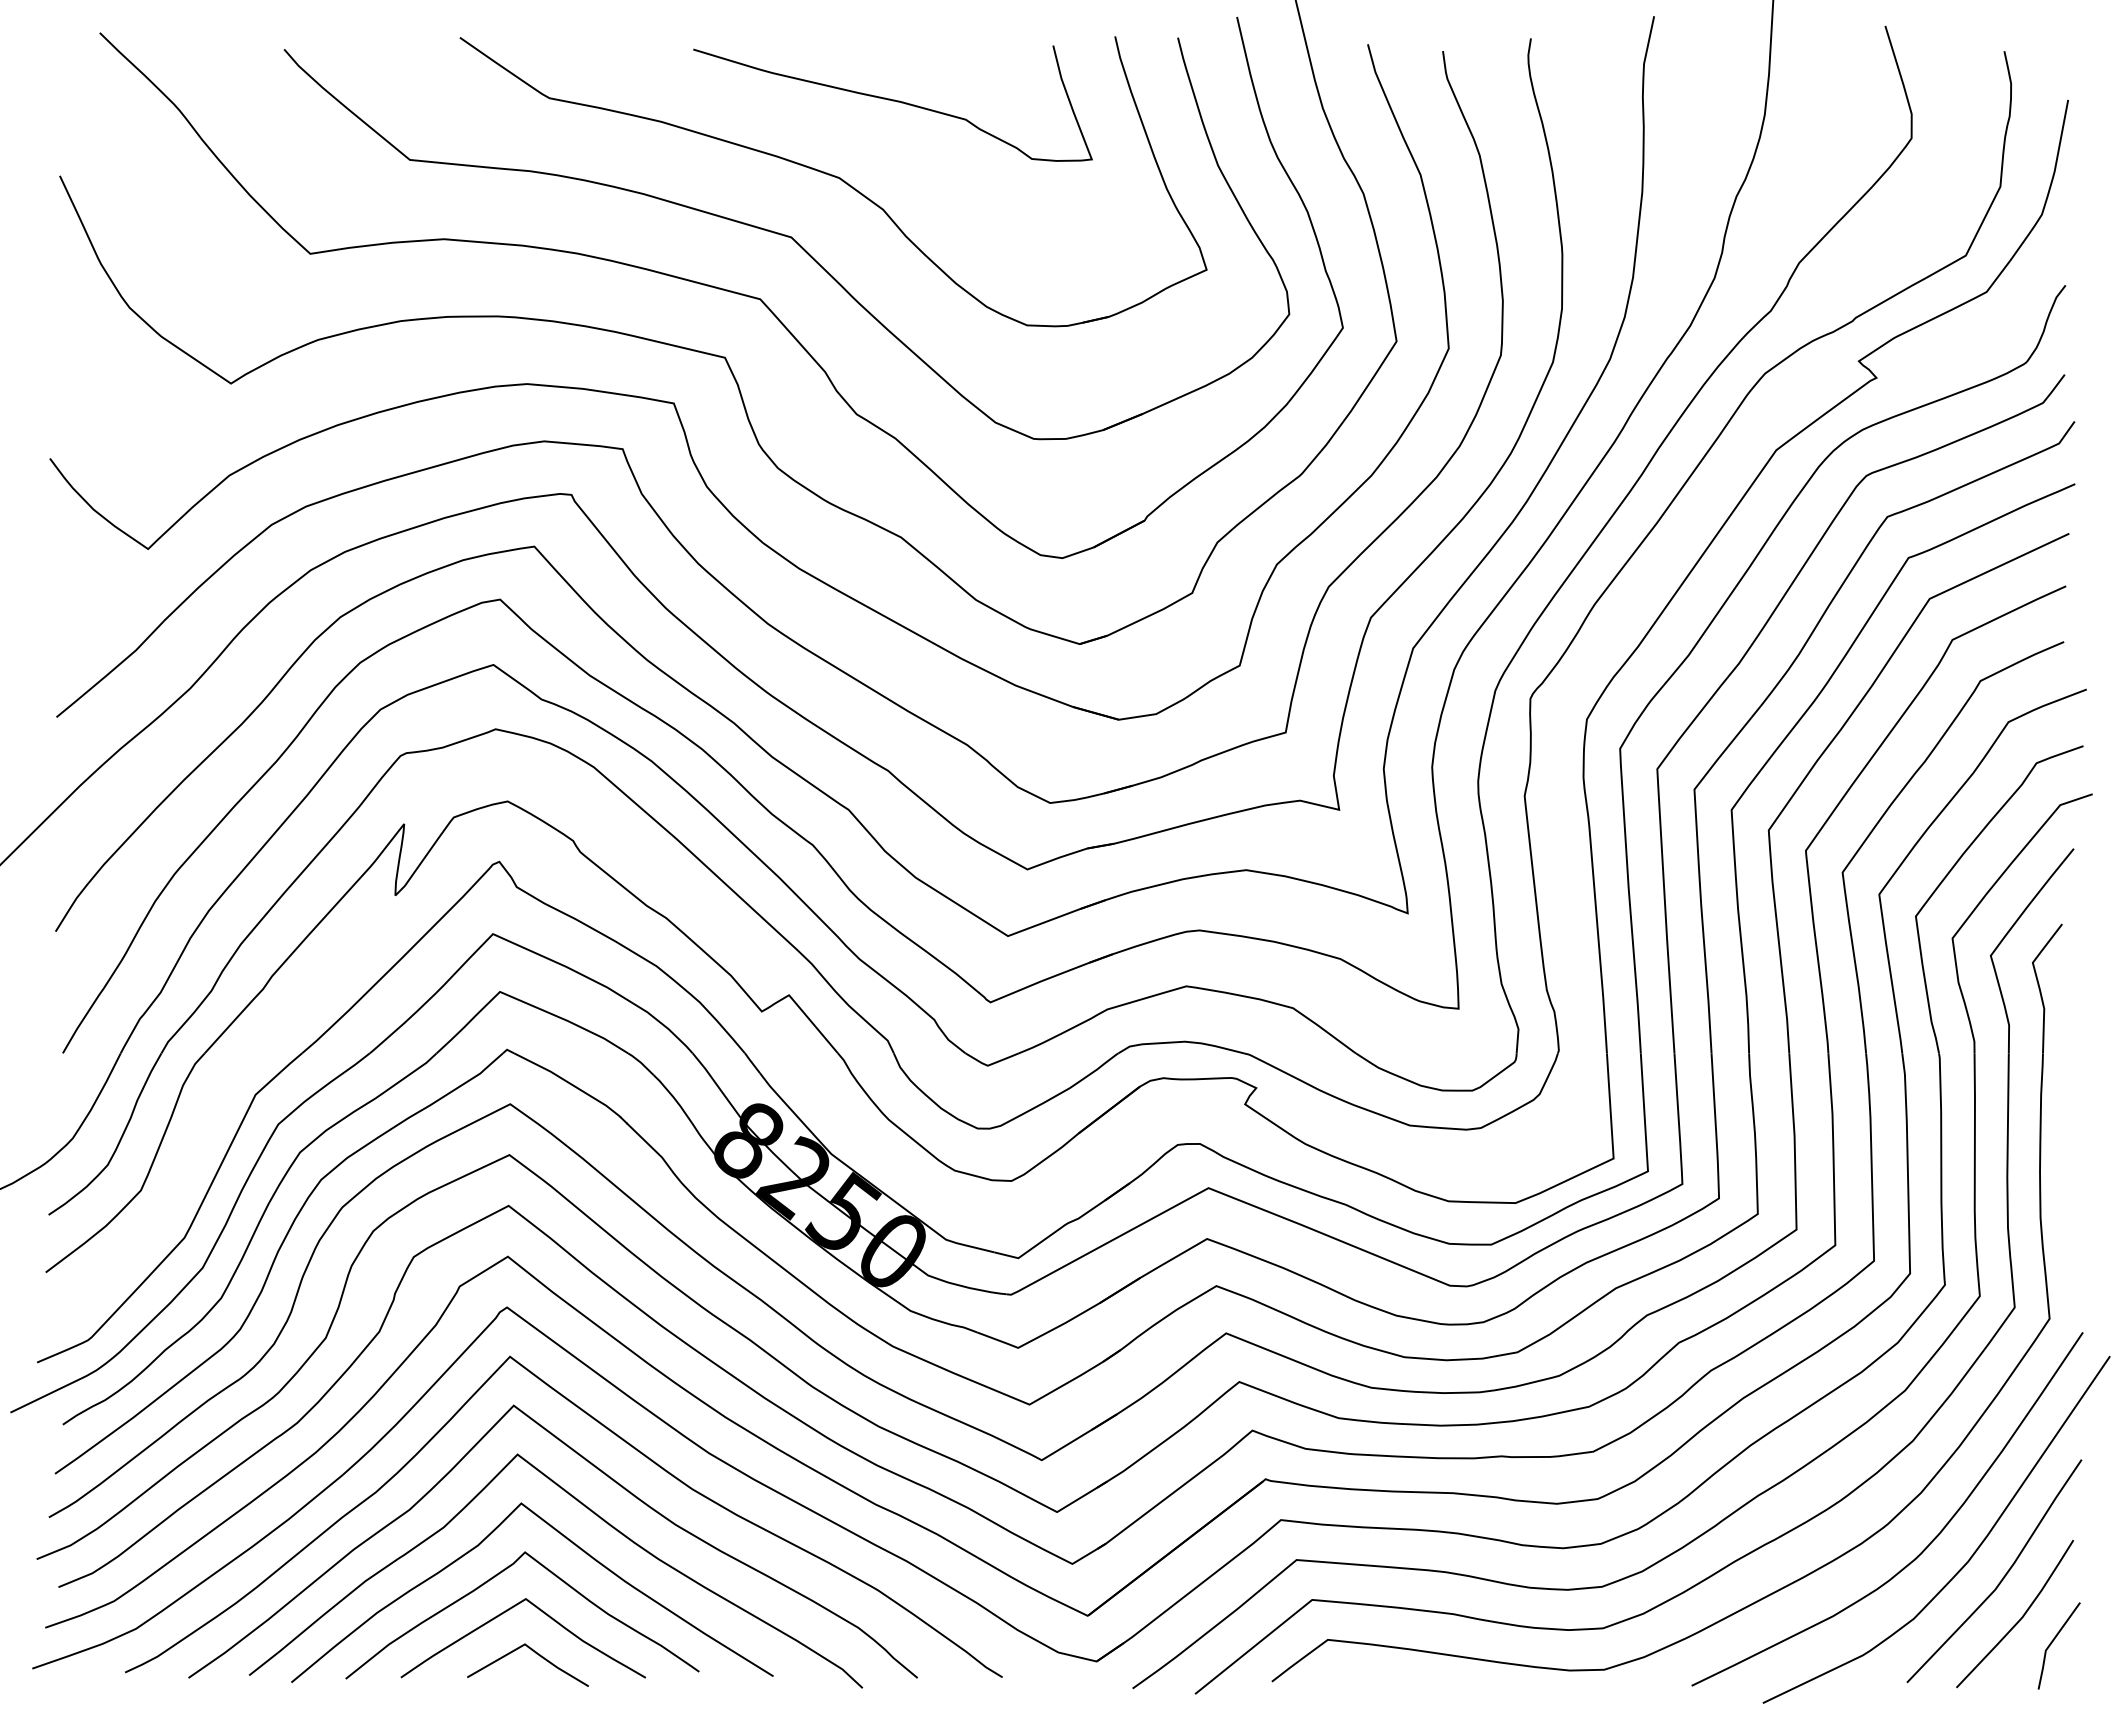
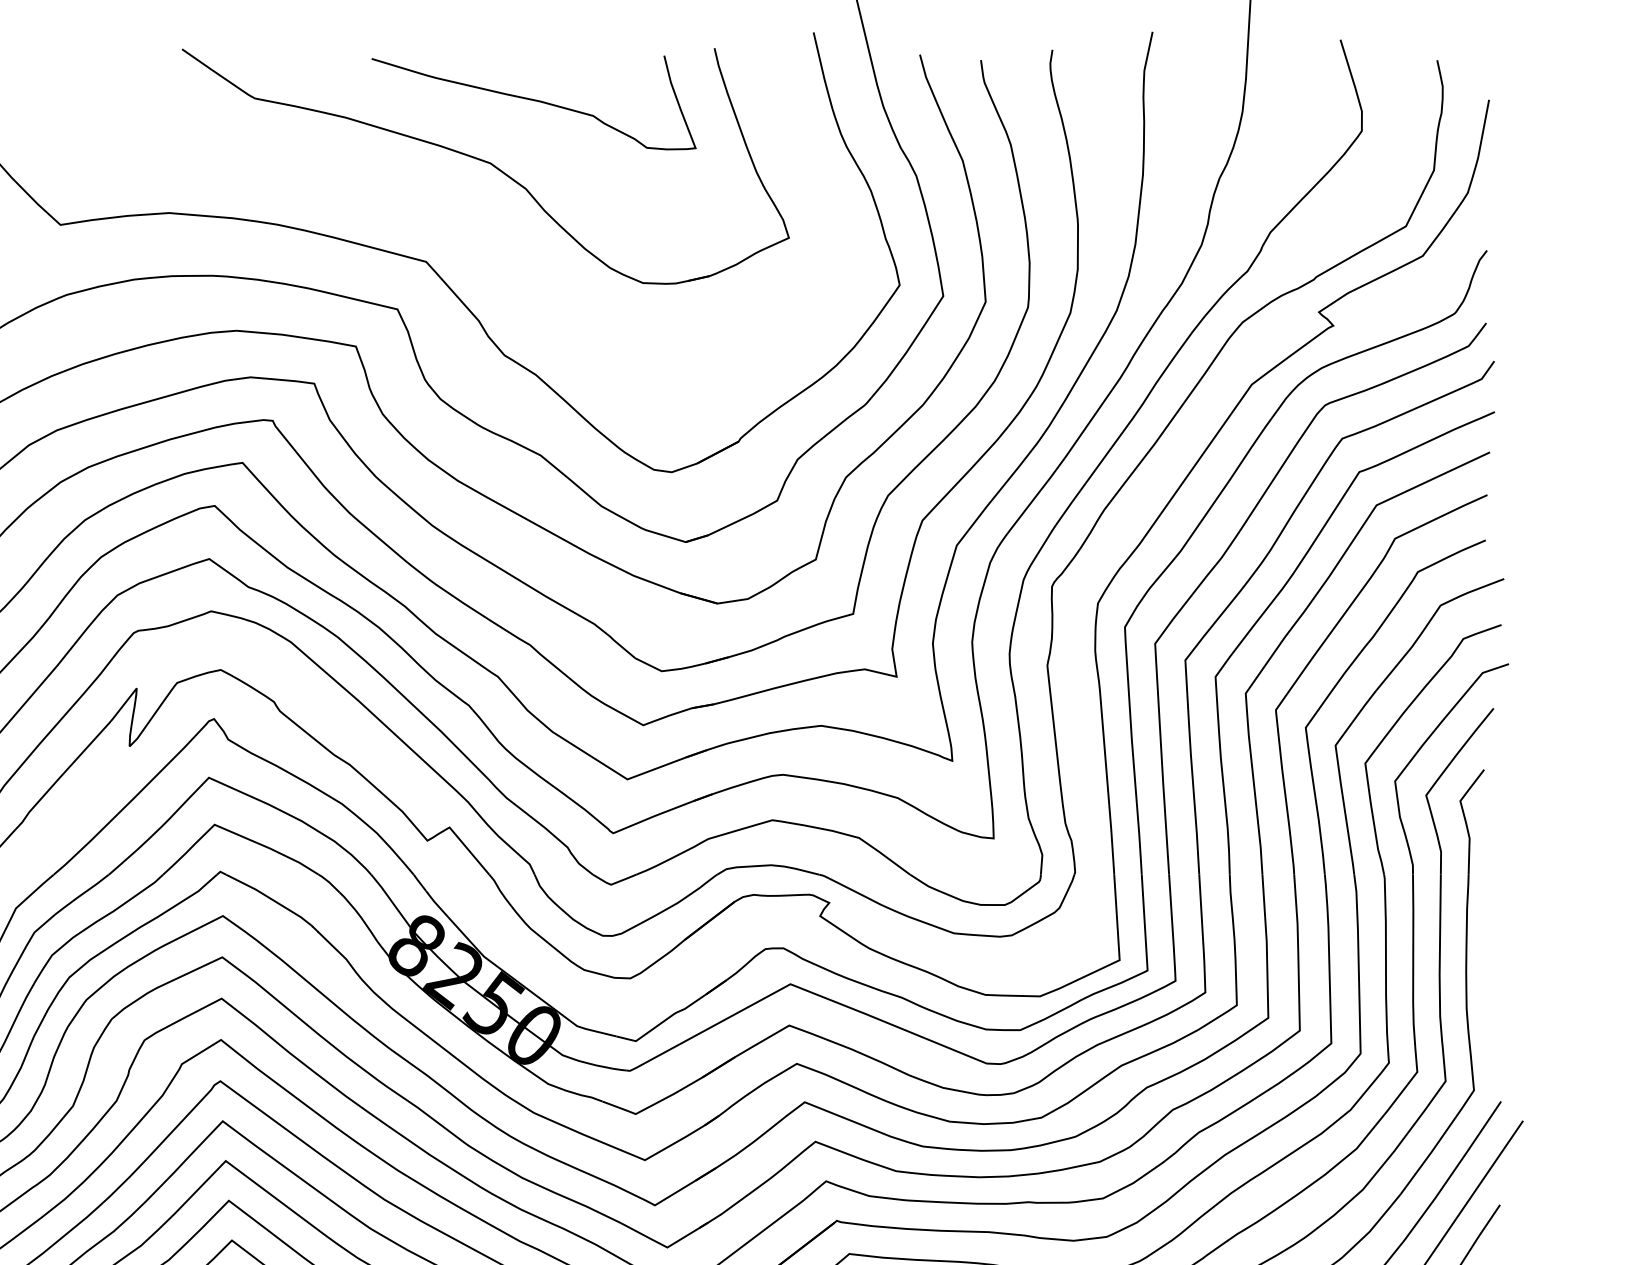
part: (786, 238) -> (447, 212), removed

